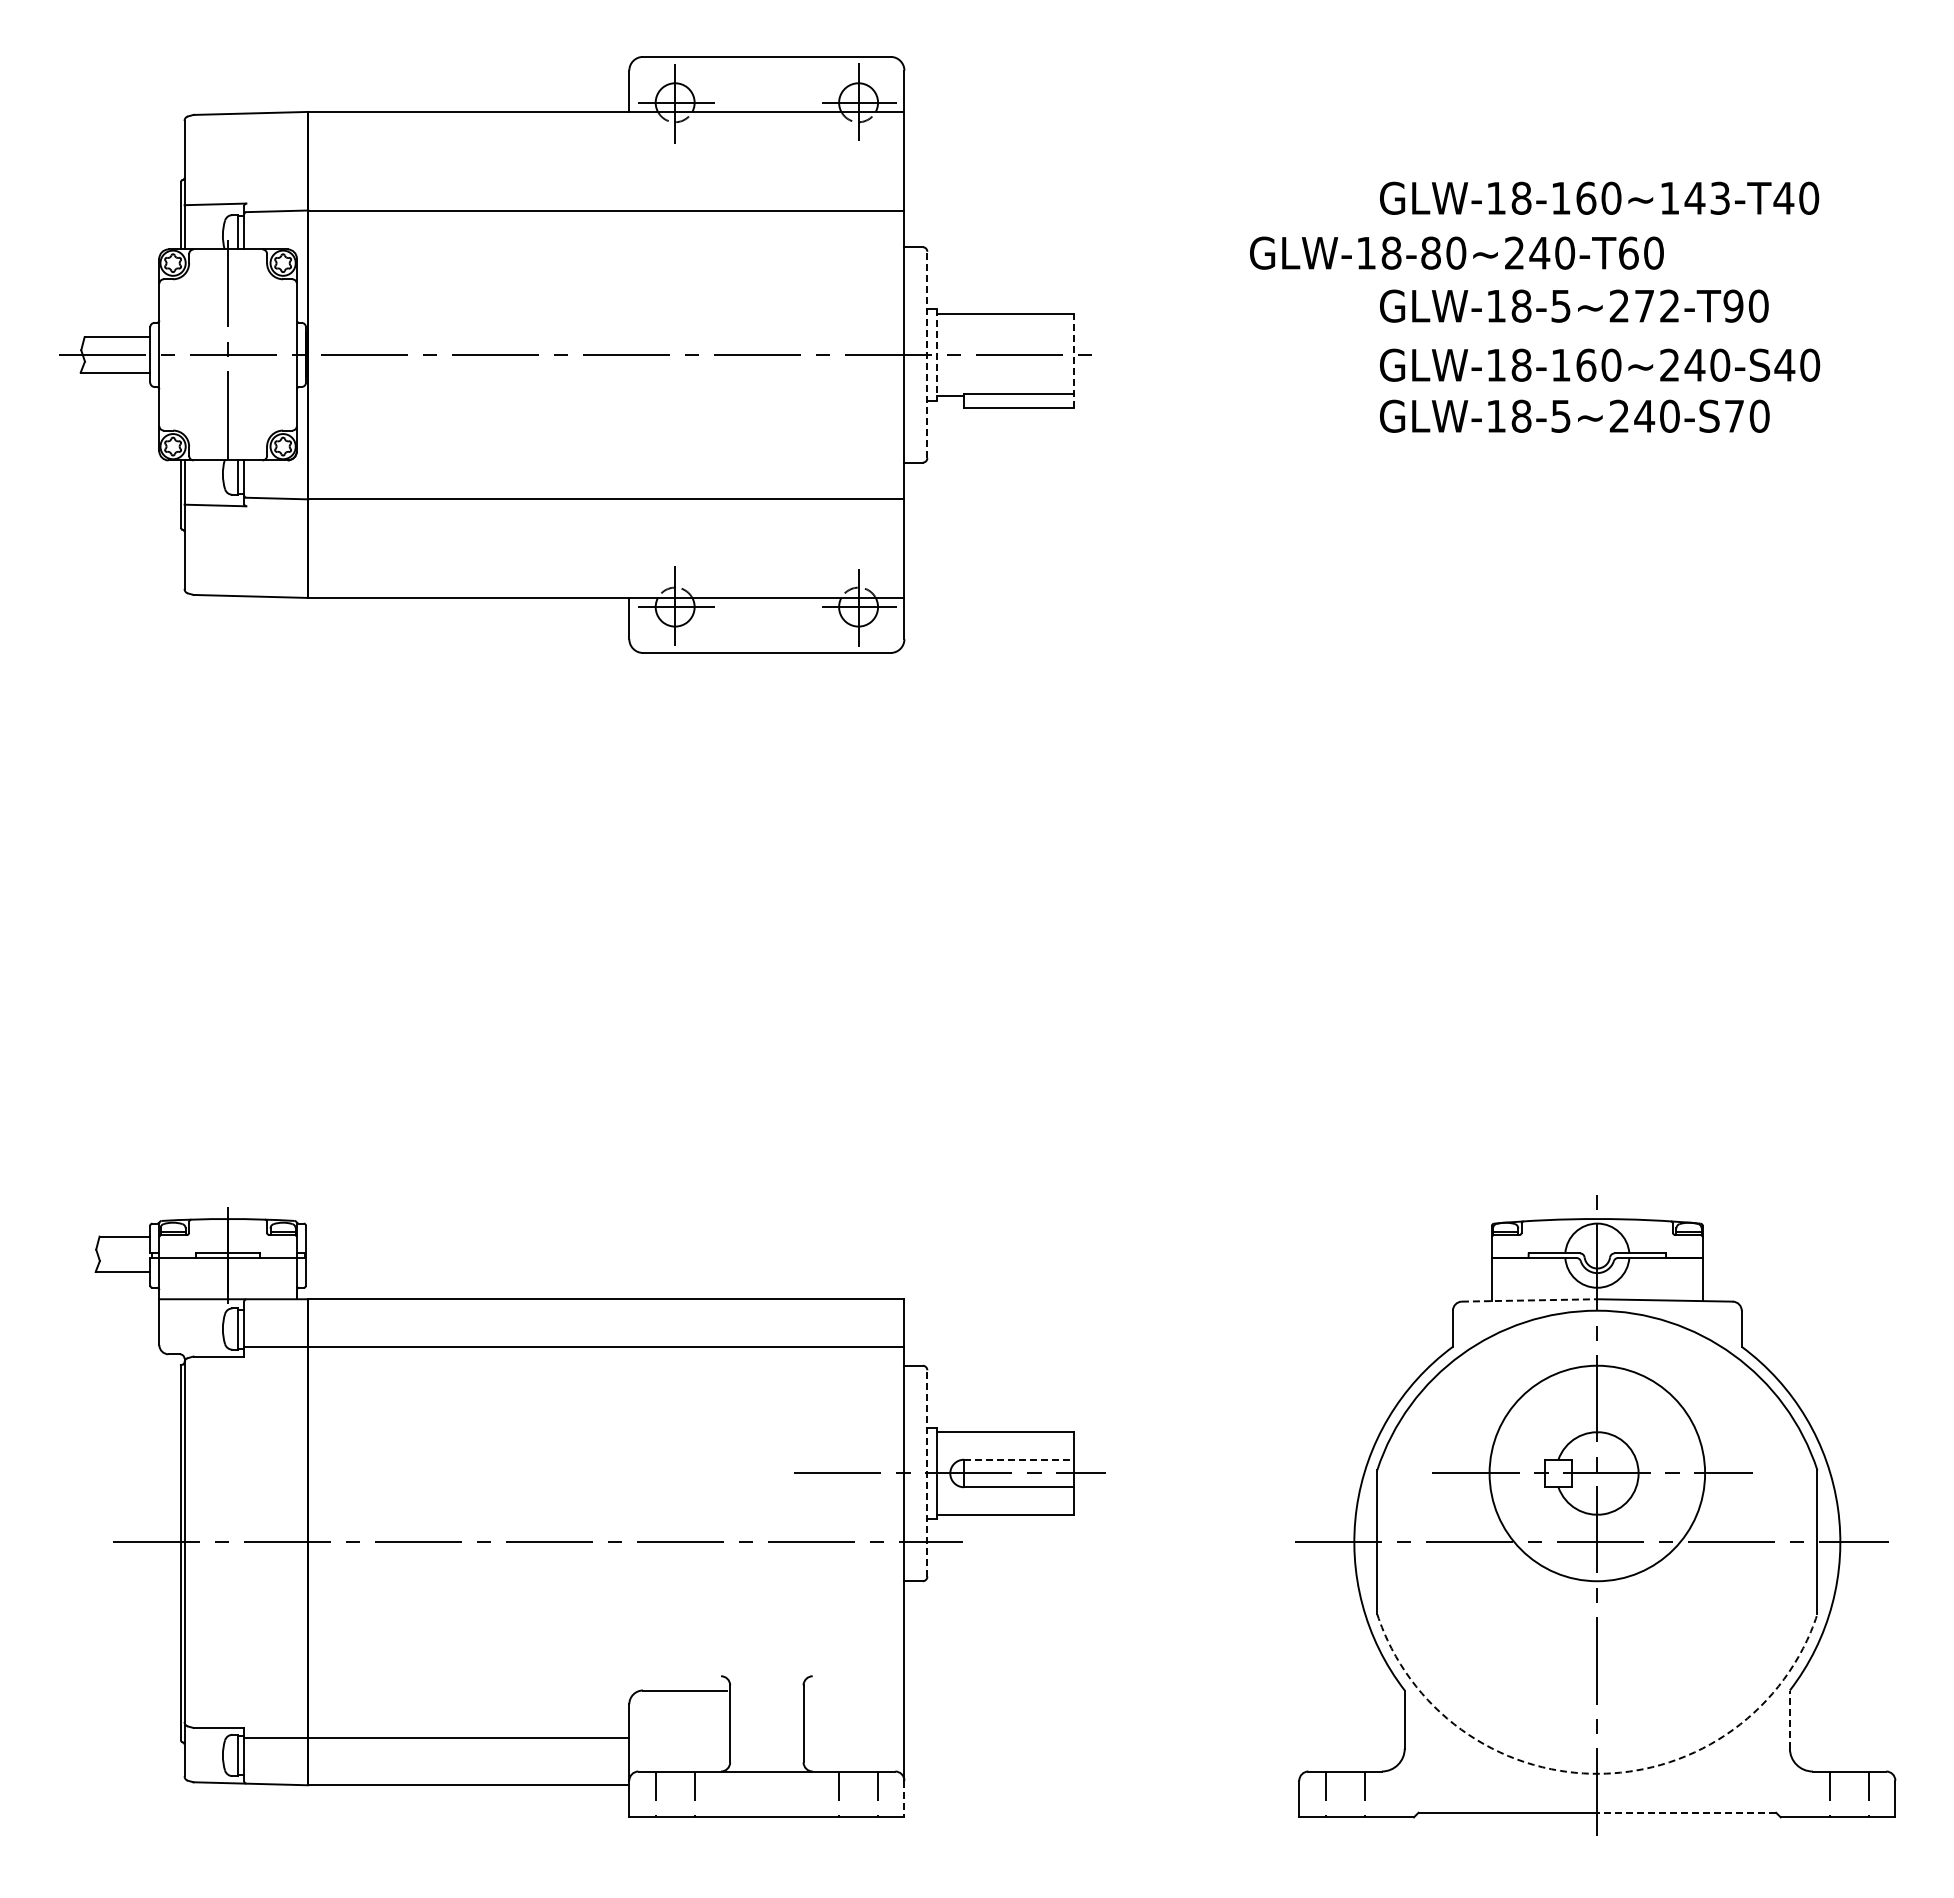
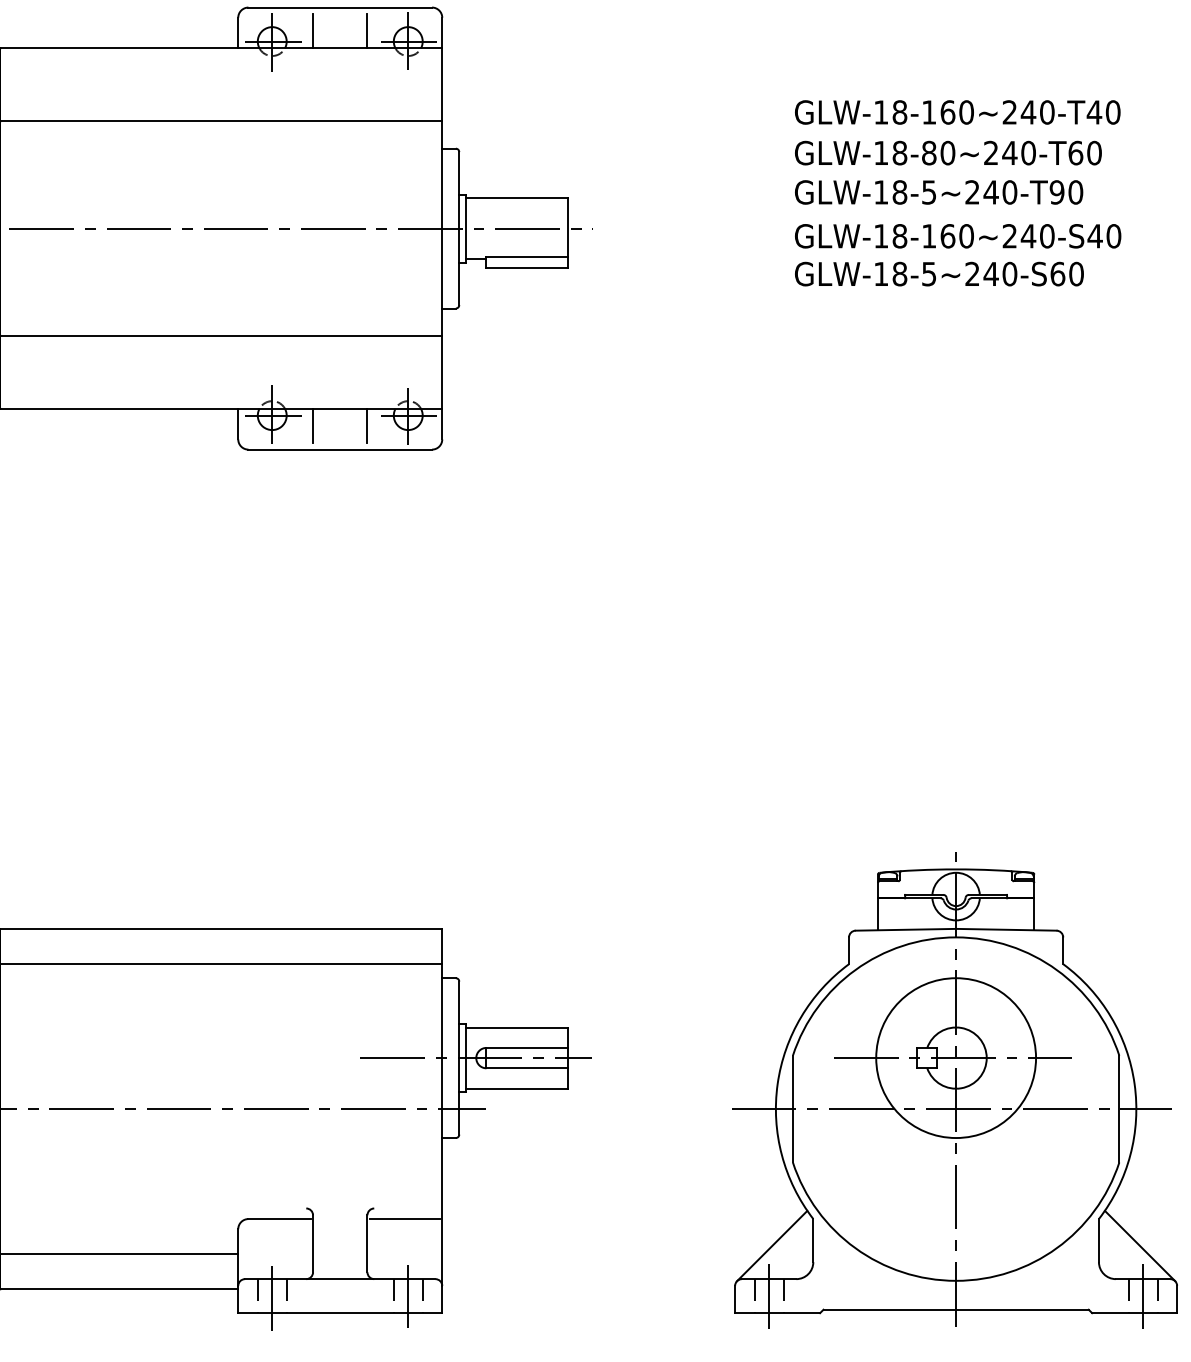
line: (730, 88) -> (313, 31), added
line: (803, 88) -> (367, 31), added
text: (1695, 197) -> (1028, 111), GLW-18-160~143-T40 -> GLW-18-160~240-T40
text: (1456, 252) -> (948, 152), moved
text: (1656, 305) -> (1000, 191), GLW-18-5~272-T90 -> GLW-18-5~240-T90
line: (927, 354) -> (459, 228), dashed -> solid
line: (936, 354) -> (466, 228), dashed -> solid
line: (1074, 360) -> (568, 232), dashed -> solid
text: (1734, 415) -> (1057, 273), GLW-18-5~240-S70 -> GLW-18-5~240-S60
line: (730, 620) -> (313, 425), added
line: (803, 620) -> (367, 425), added
line: (1529, 1300) -> (905, 929), dashed -> solid
line: (1019, 1459) -> (527, 1047), dashed -> solid
line: (927, 1472) -> (459, 1057), dashed -> solid
line: (853, 1690) -> (404, 1219), added
line: (1789, 1719) -> (1098, 1240), dashed -> solid
line: (1349, 1726) -> (772, 1245), added
line: (1845, 1726) -> (1140, 1245), added
arc: (1597, 1773) -> (956, 1280), dashed -> solid
line: (858, 1795) -> (408, 1296), added
line: (675, 1797) -> (272, 1298), added
line: (1345, 1798) -> (769, 1299), added
line: (1849, 1798) -> (1143, 1299), added
line: (904, 1799) -> (442, 1299), dashed -> solid
line: (1686, 1812) -> (1022, 1309), dashed -> solid

